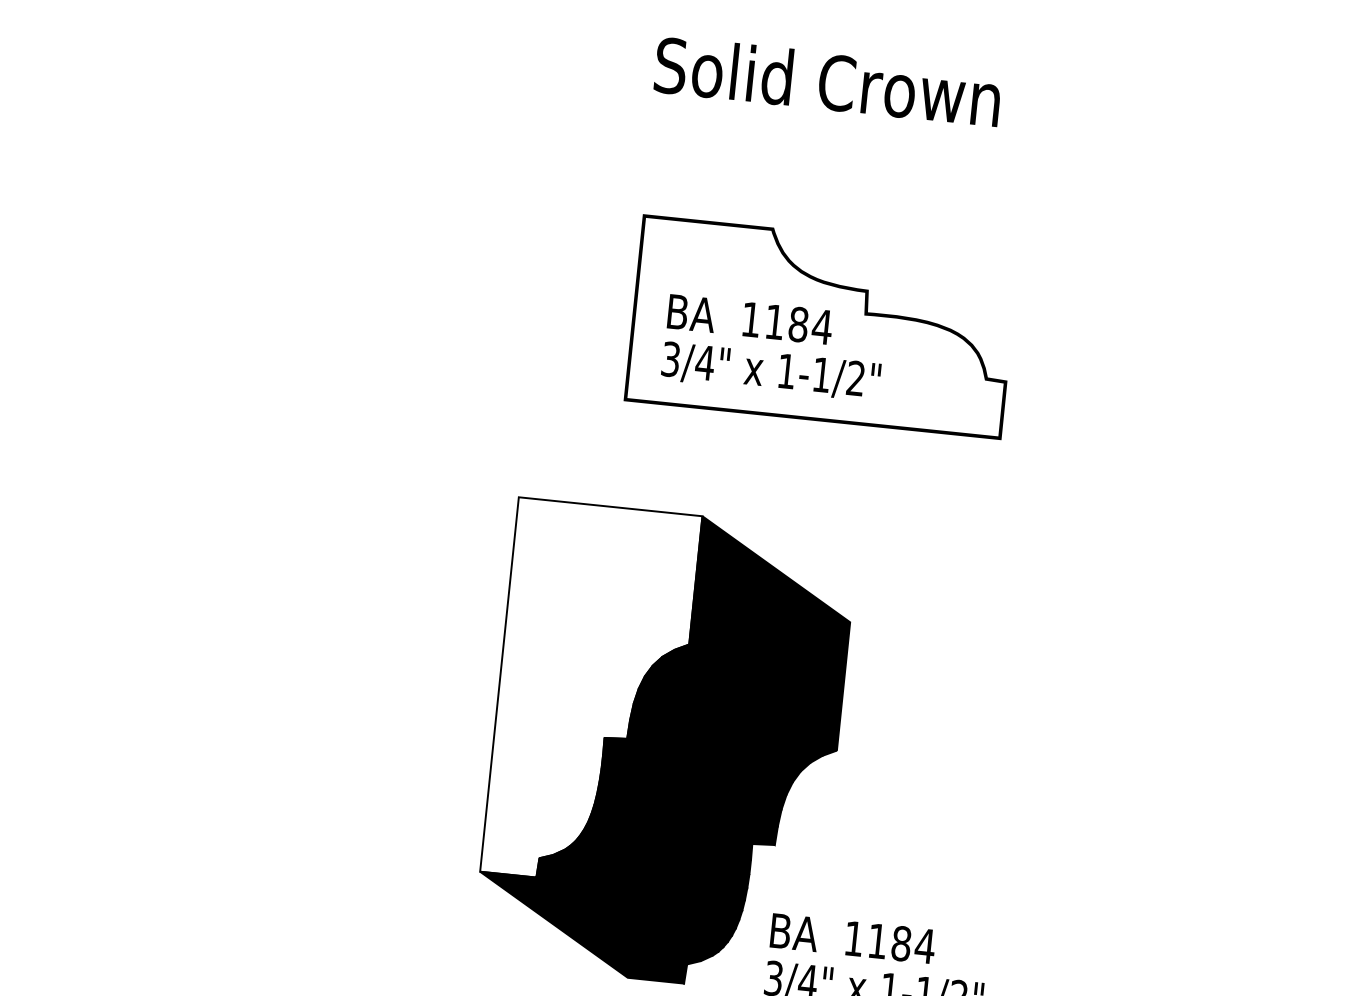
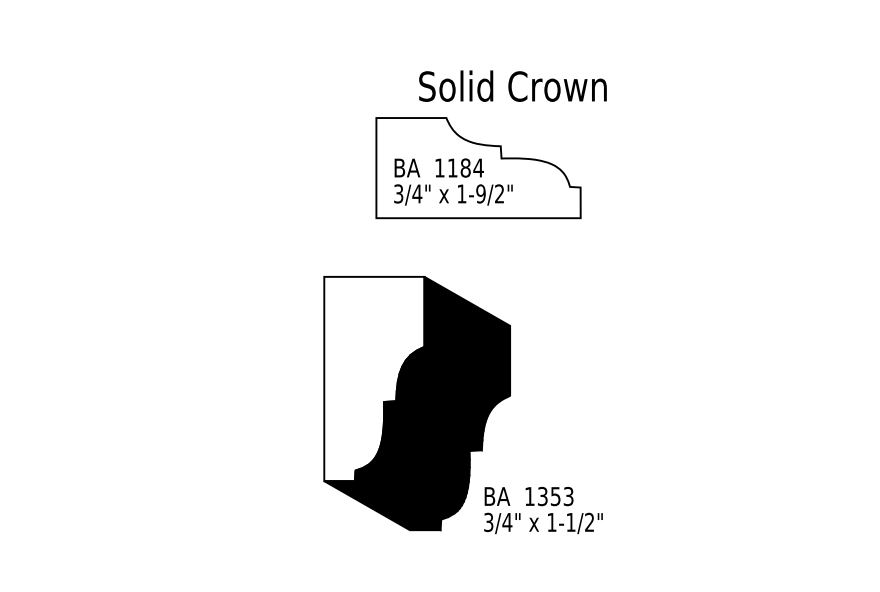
text: (827, 80) -> (512, 85), moved
text: (820, 374) -> (480, 193), 1-1/2" -> 1-9/2"
text: (901, 943) -> (555, 496), 1184 -> 1353

